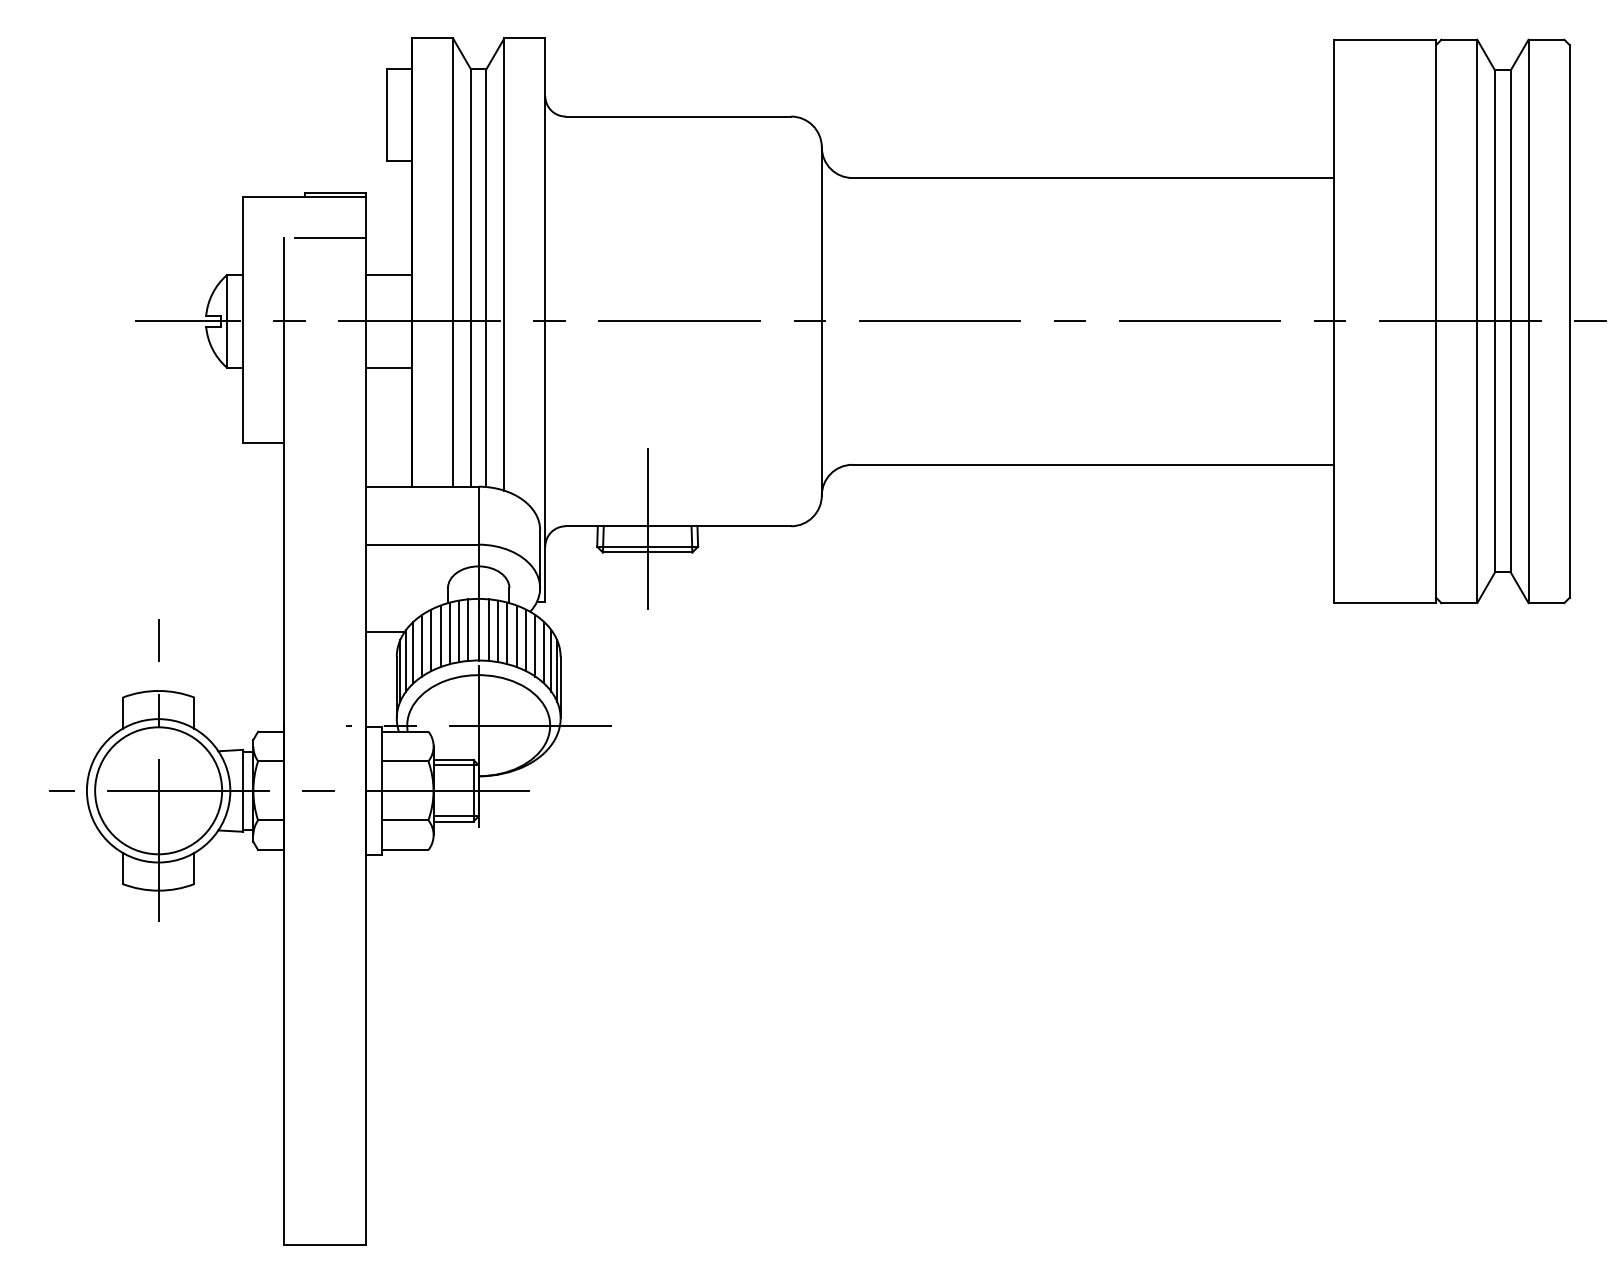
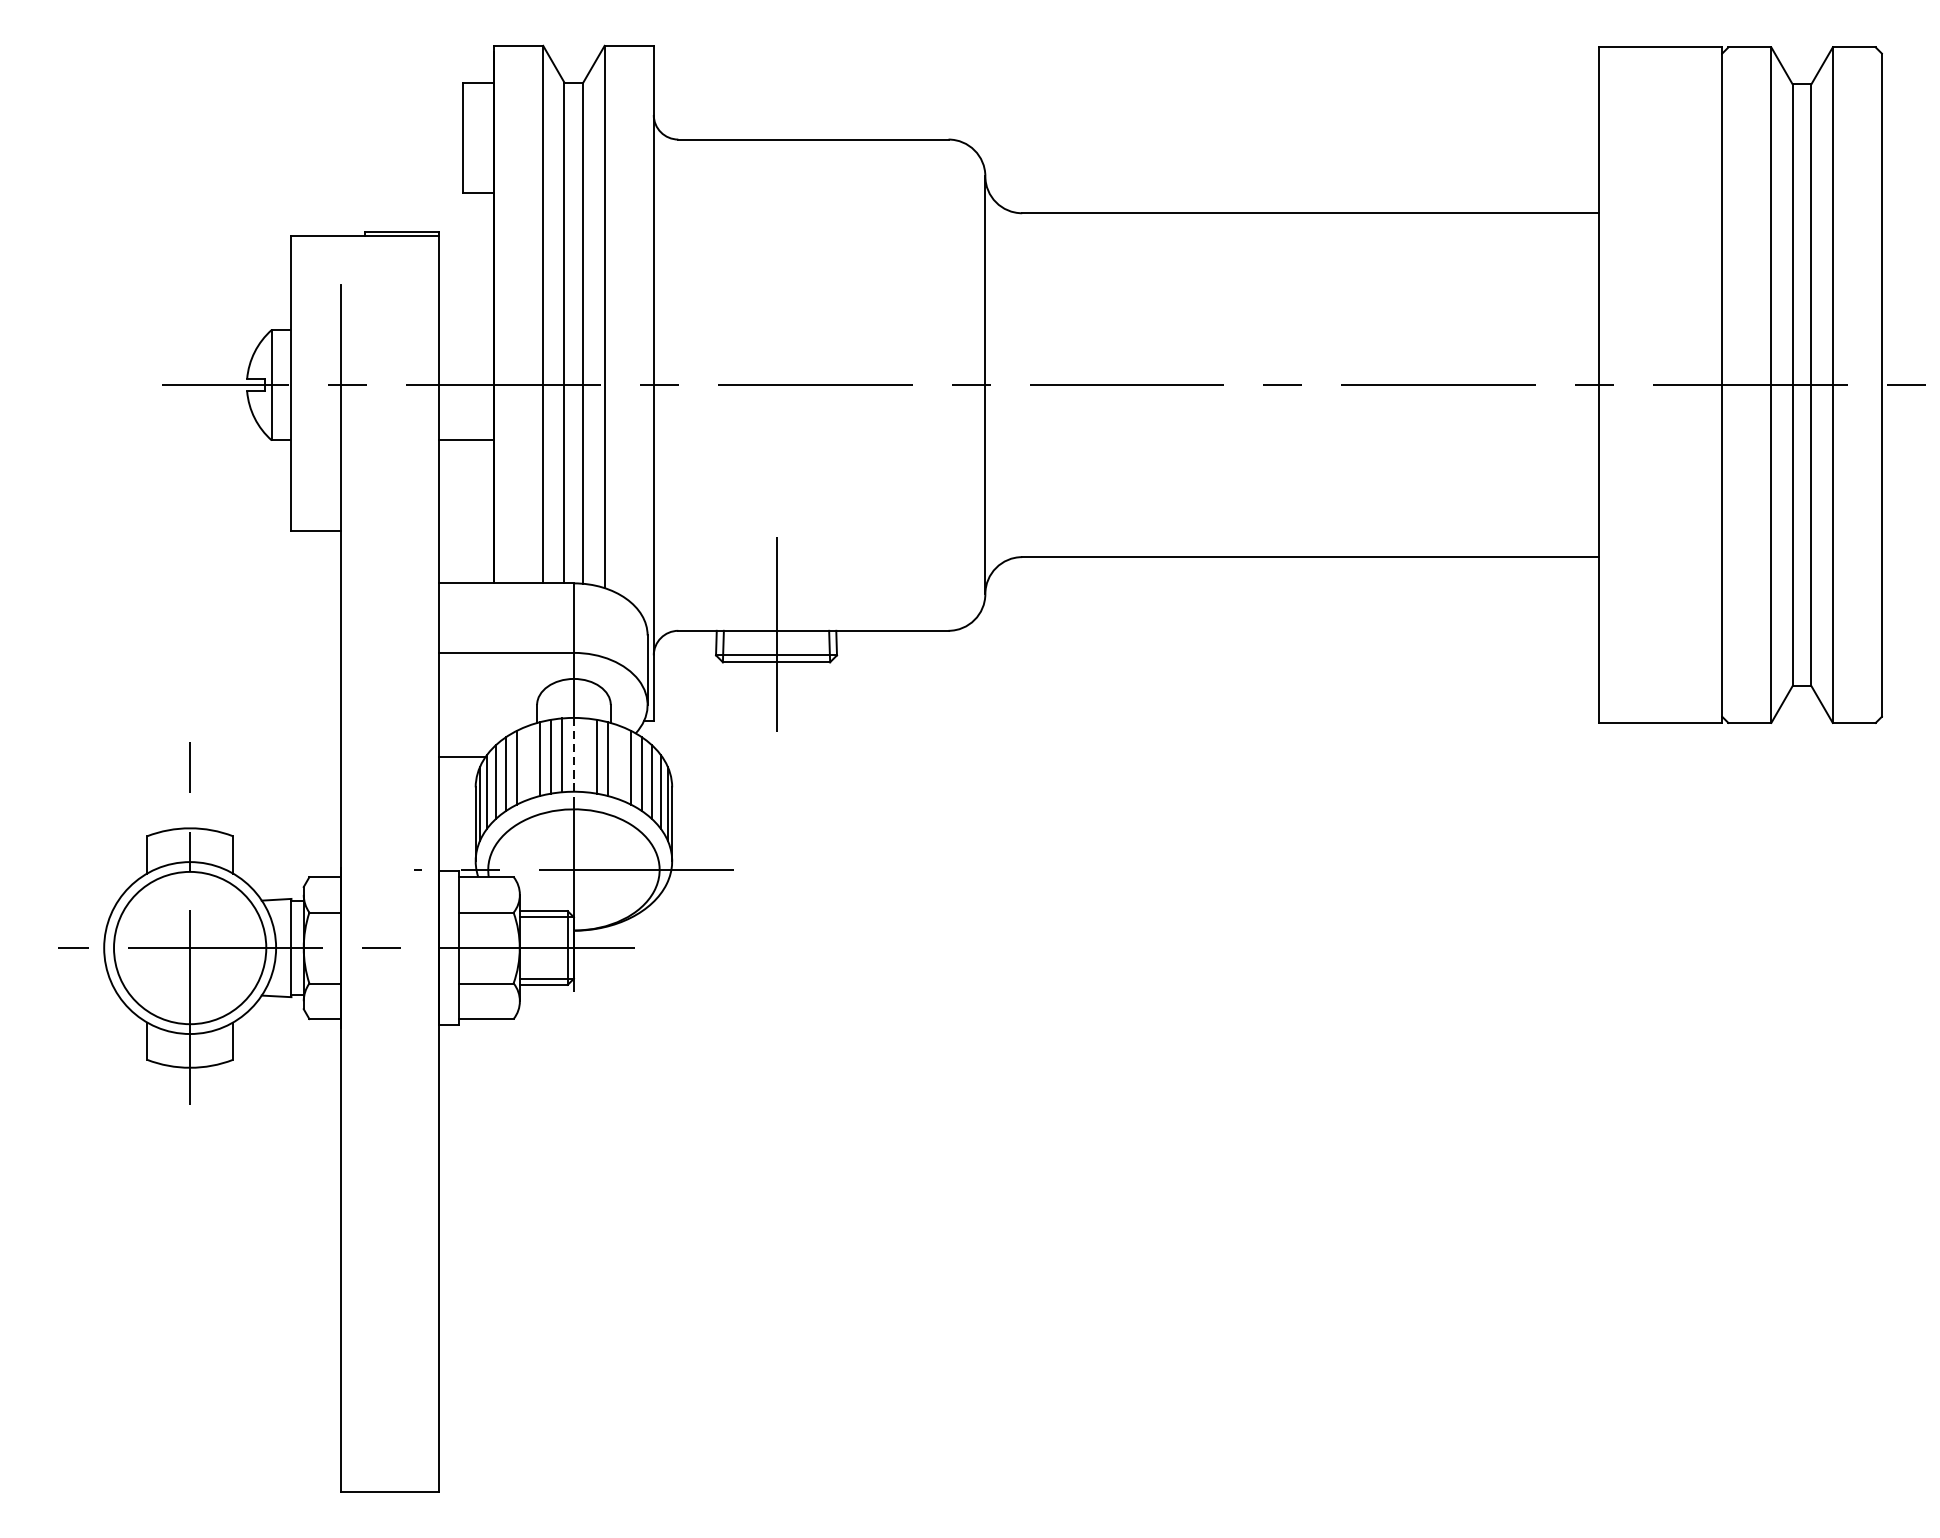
line: (330, 237) -> (396, 284), removed
line: (389, 275) -> (466, 330), removed
line: (478, 629) -> (573, 754), solid -> dashed
line: (488, 629) -> (585, 754), removed
line: (440, 636) -> (528, 763), removed
line: (516, 636) -> (619, 763), removed

